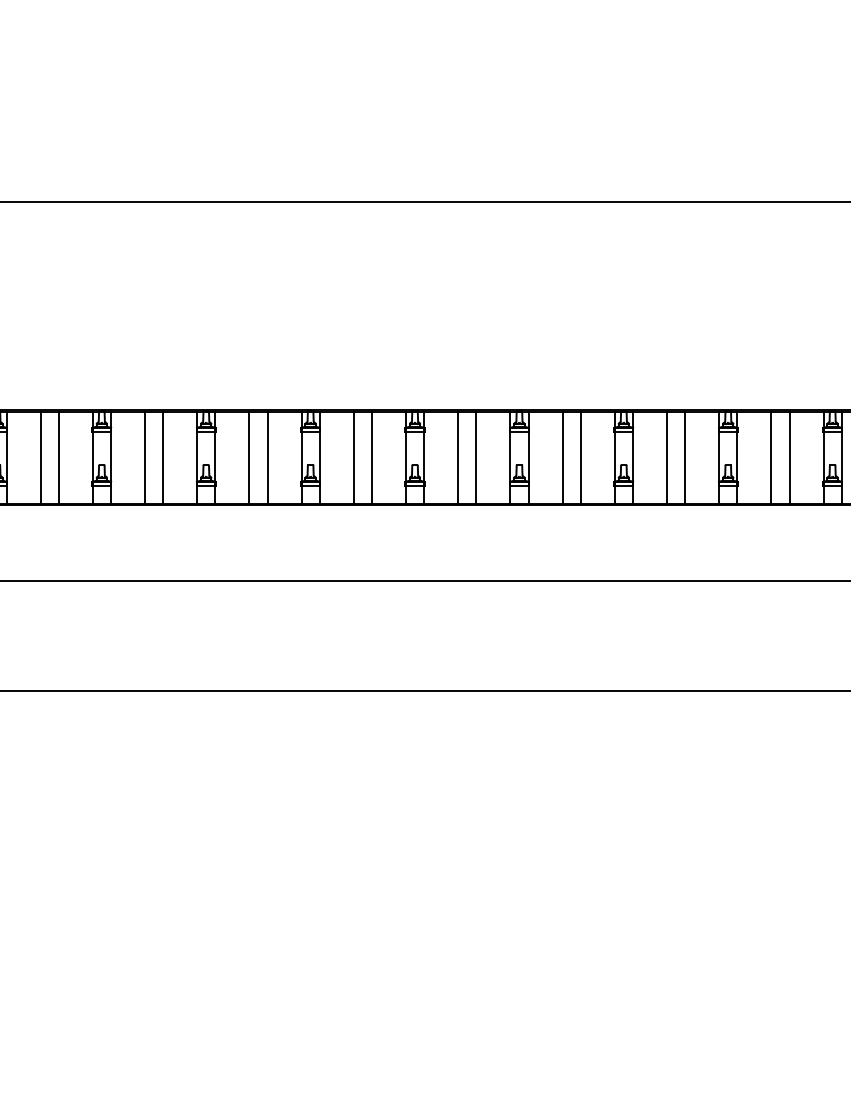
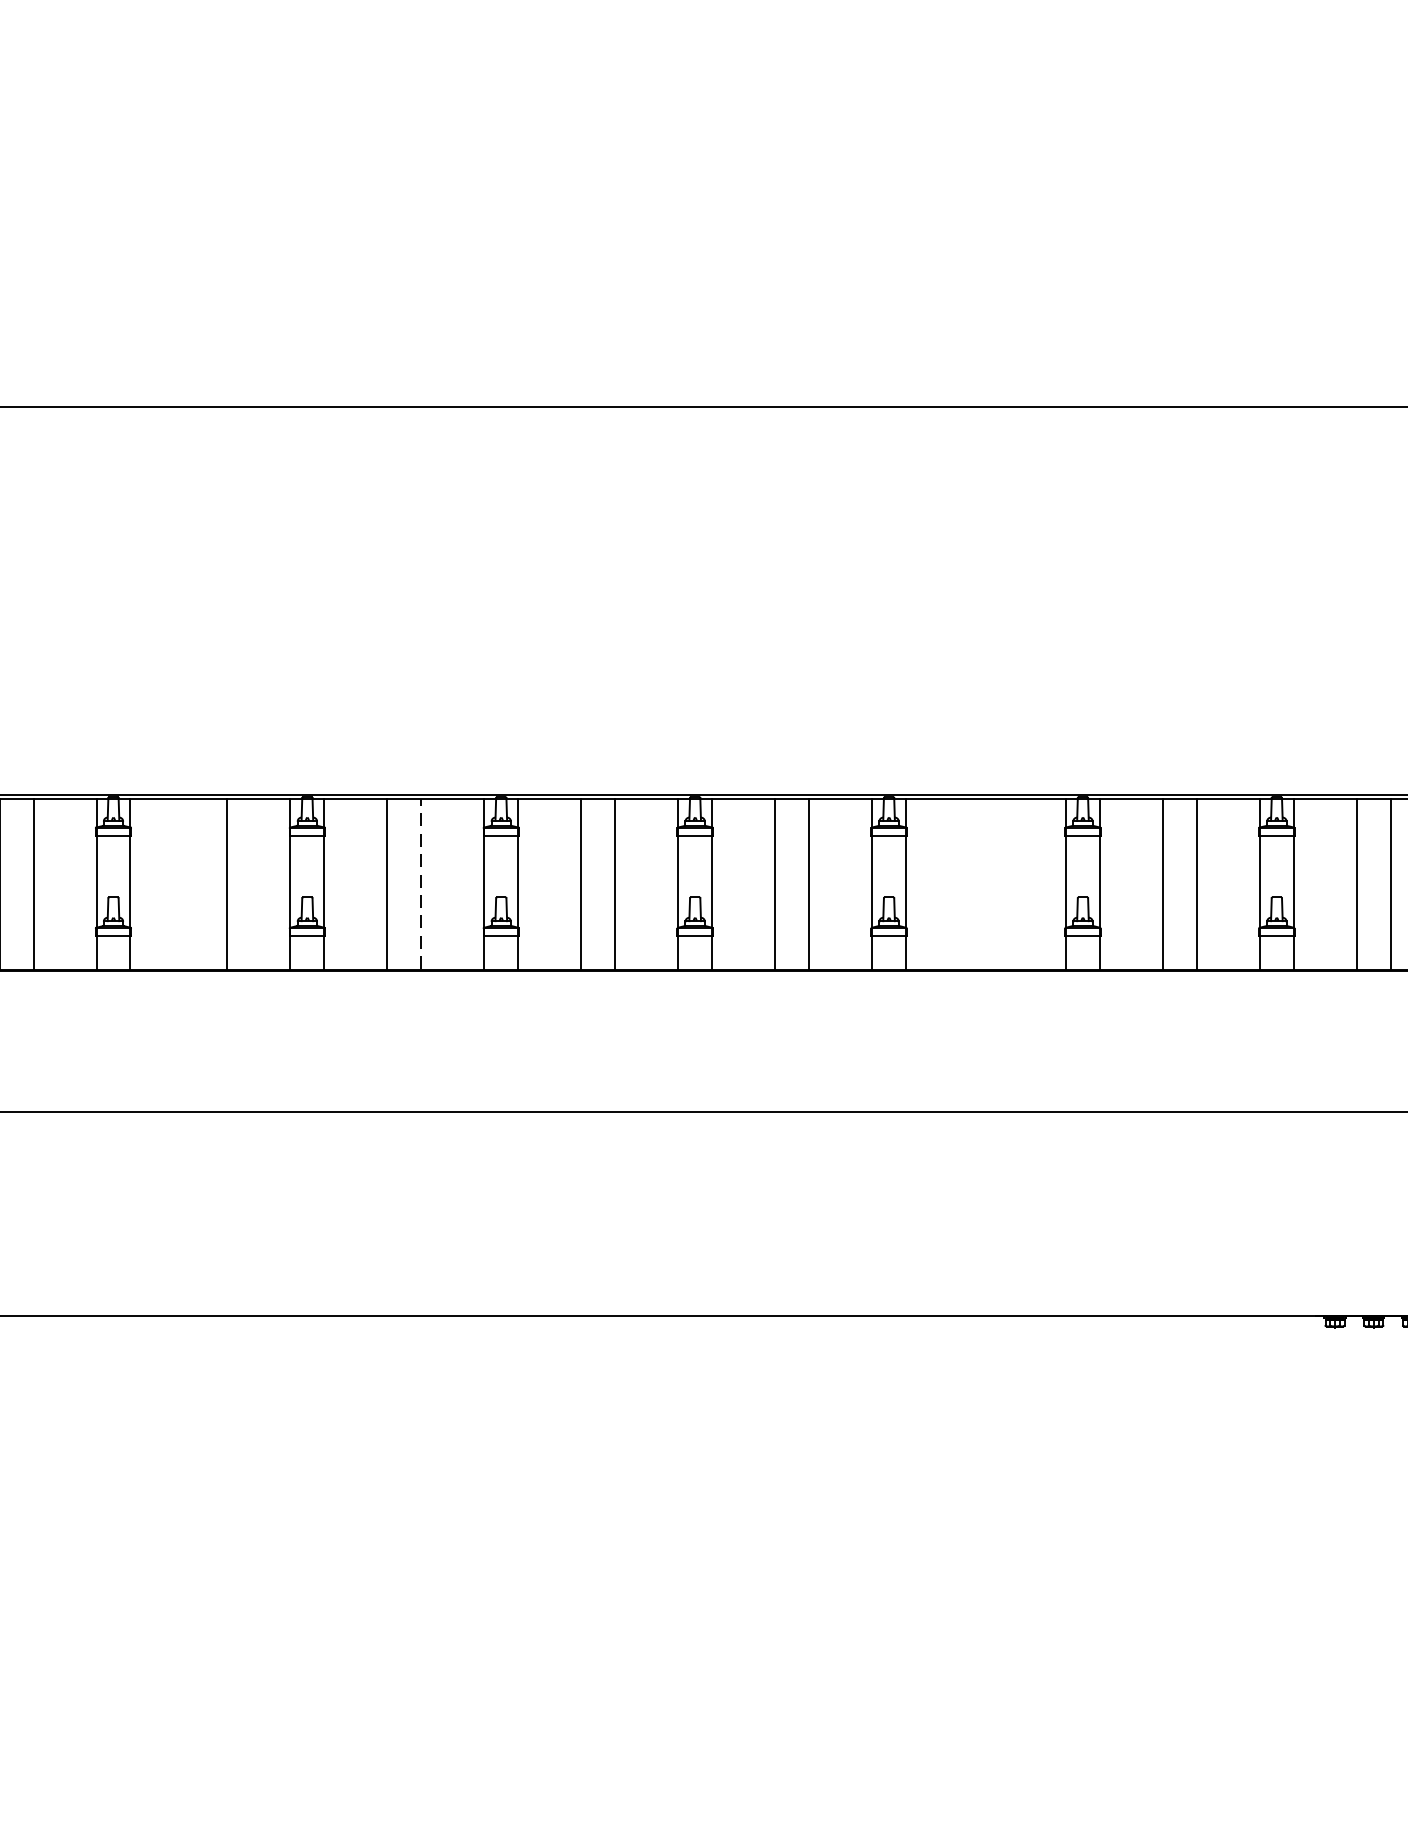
line: (249, 458) -> (193, 884), removed
line: (371, 458) -> (420, 884), solid -> dashed
line: (666, 458) -> (968, 884), removed
line: (685, 458) -> (1003, 884), removed

